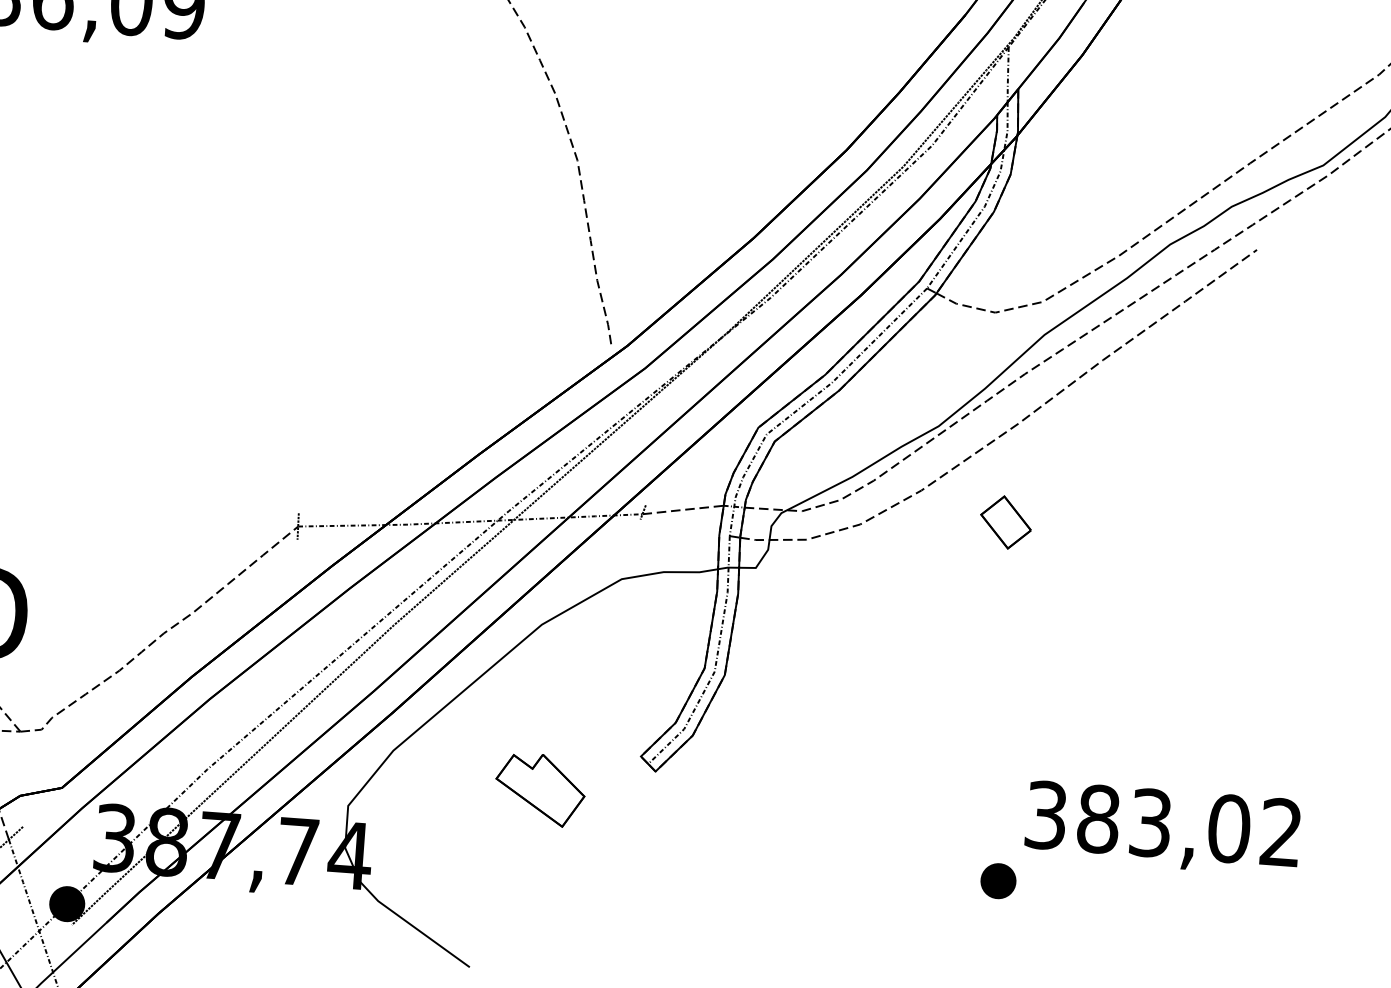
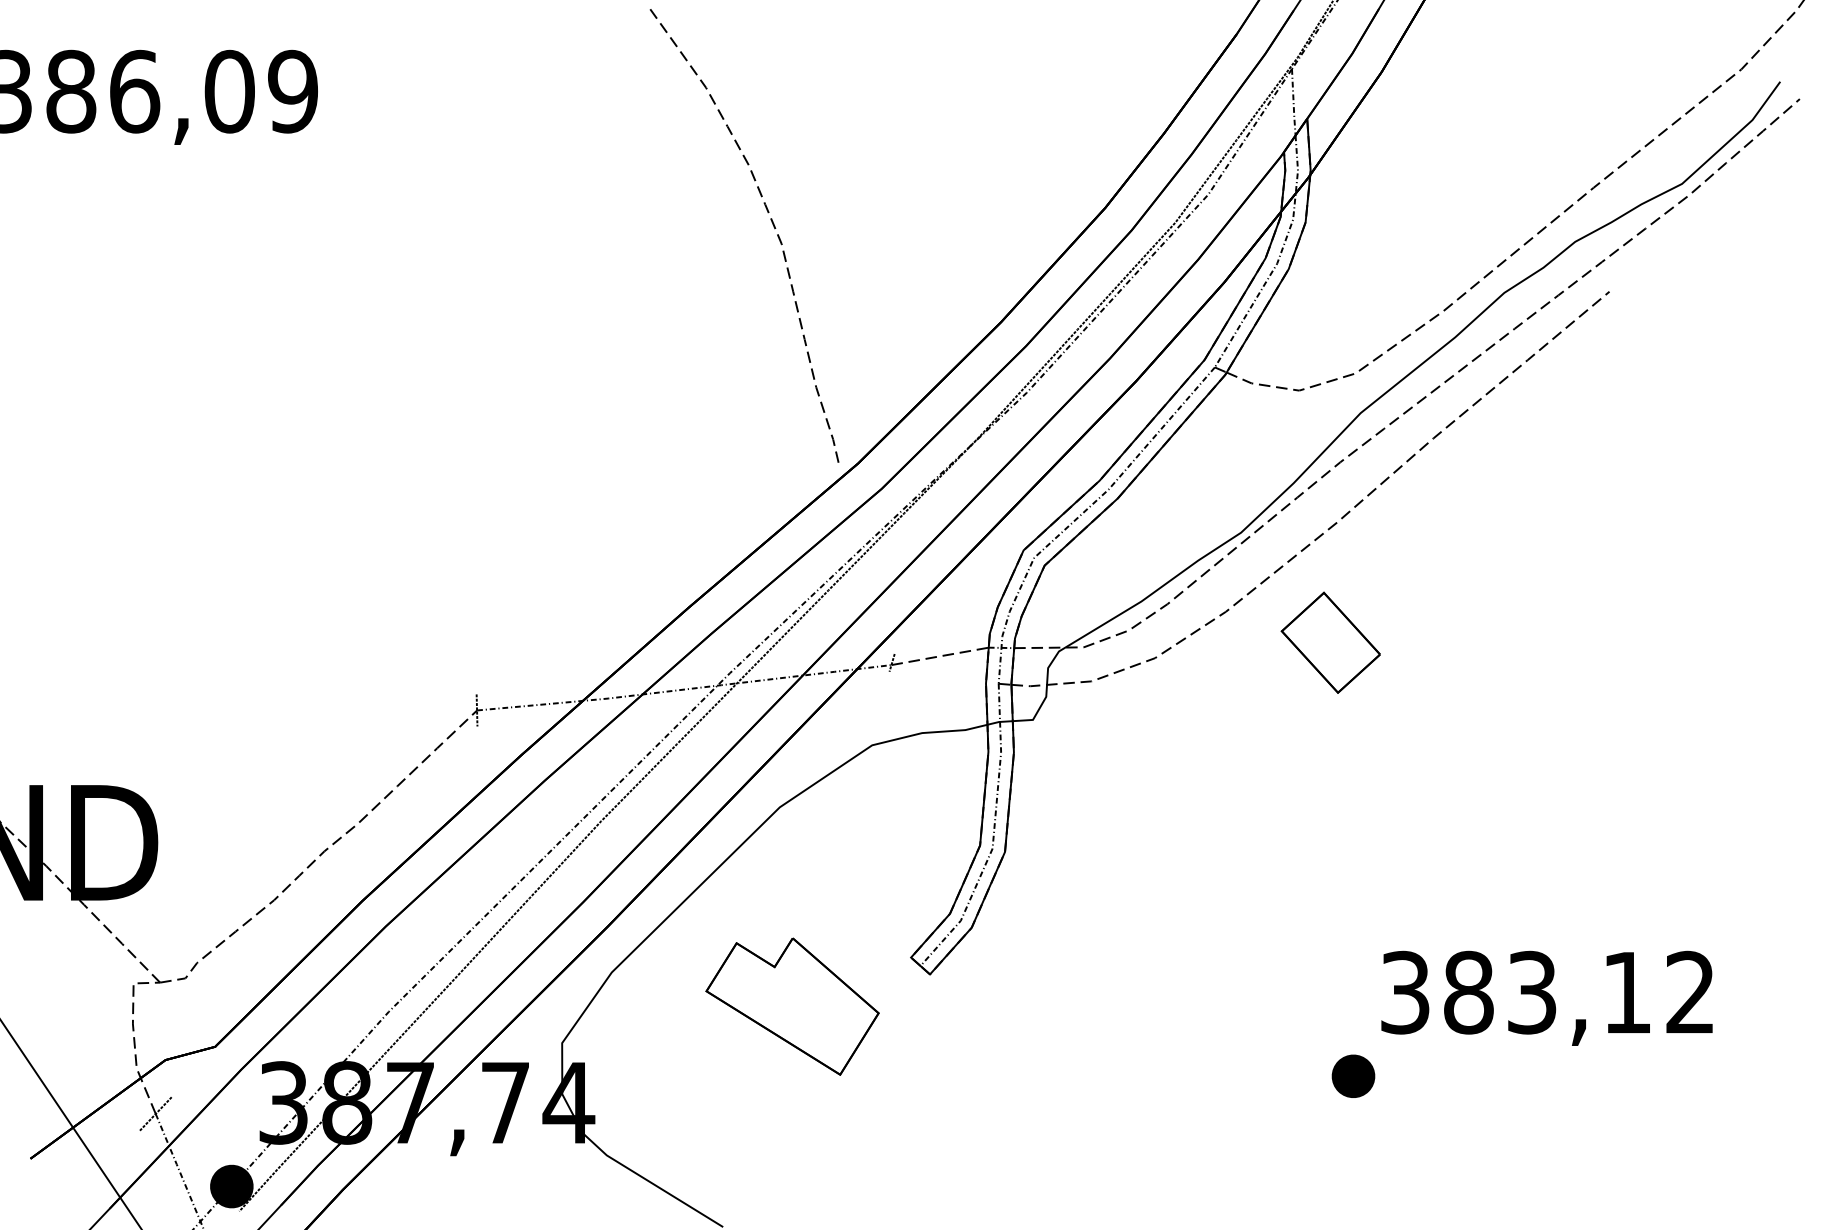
part: (1005, 522) -> (1330, 642), size x1.6
part: (540, 789) -> (792, 1006), size x1.6
text: (1229, 828) -> (1627, 992), 383,02 -> 383,12

